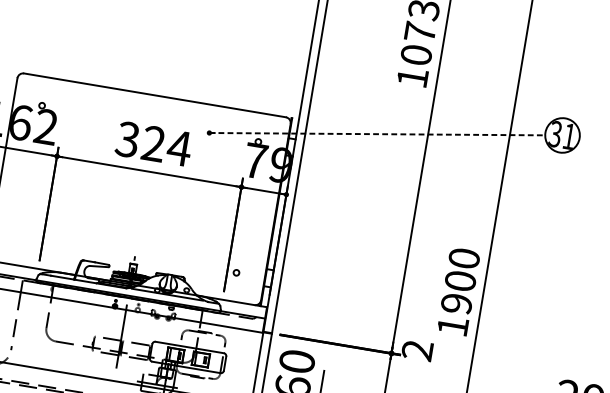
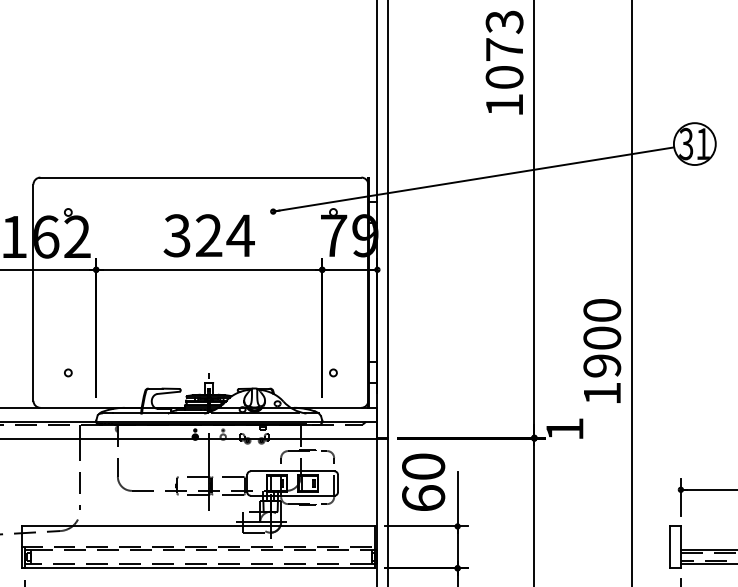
line: (377, 134) -> (474, 179), dashed -> solid
circle: (20, 236) -> (68, 372), added
text: (417, 350) -> (564, 429), 2 -> 1

